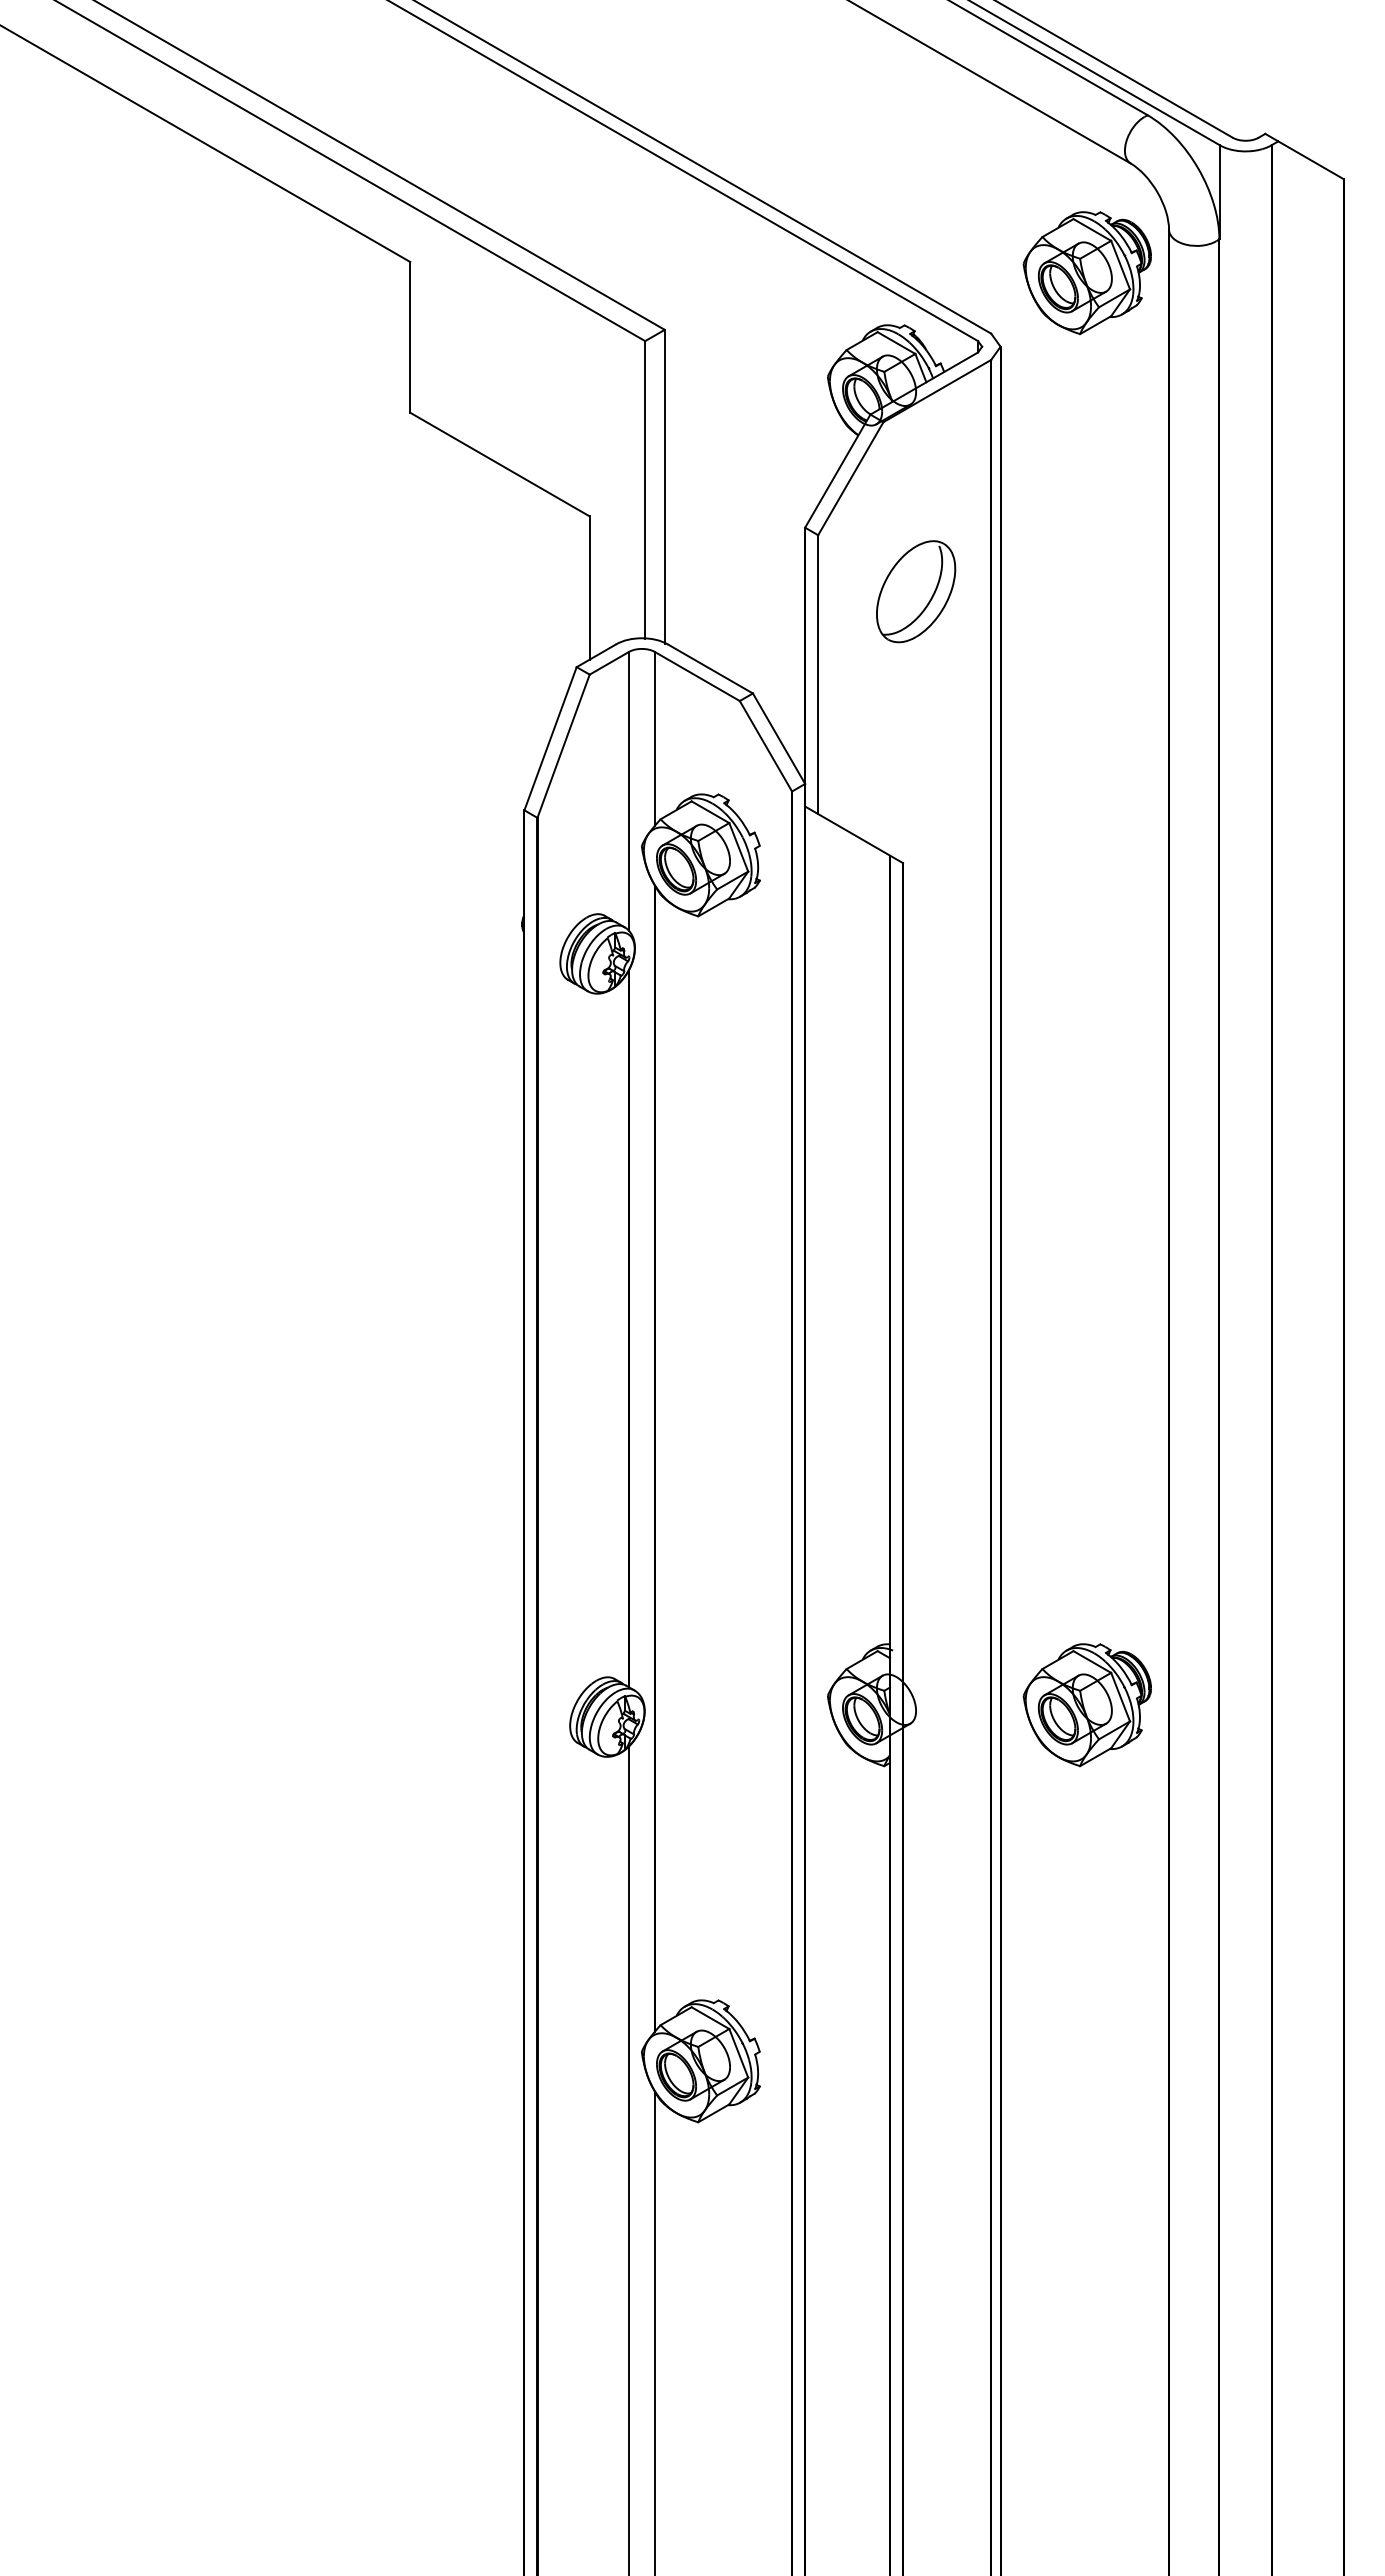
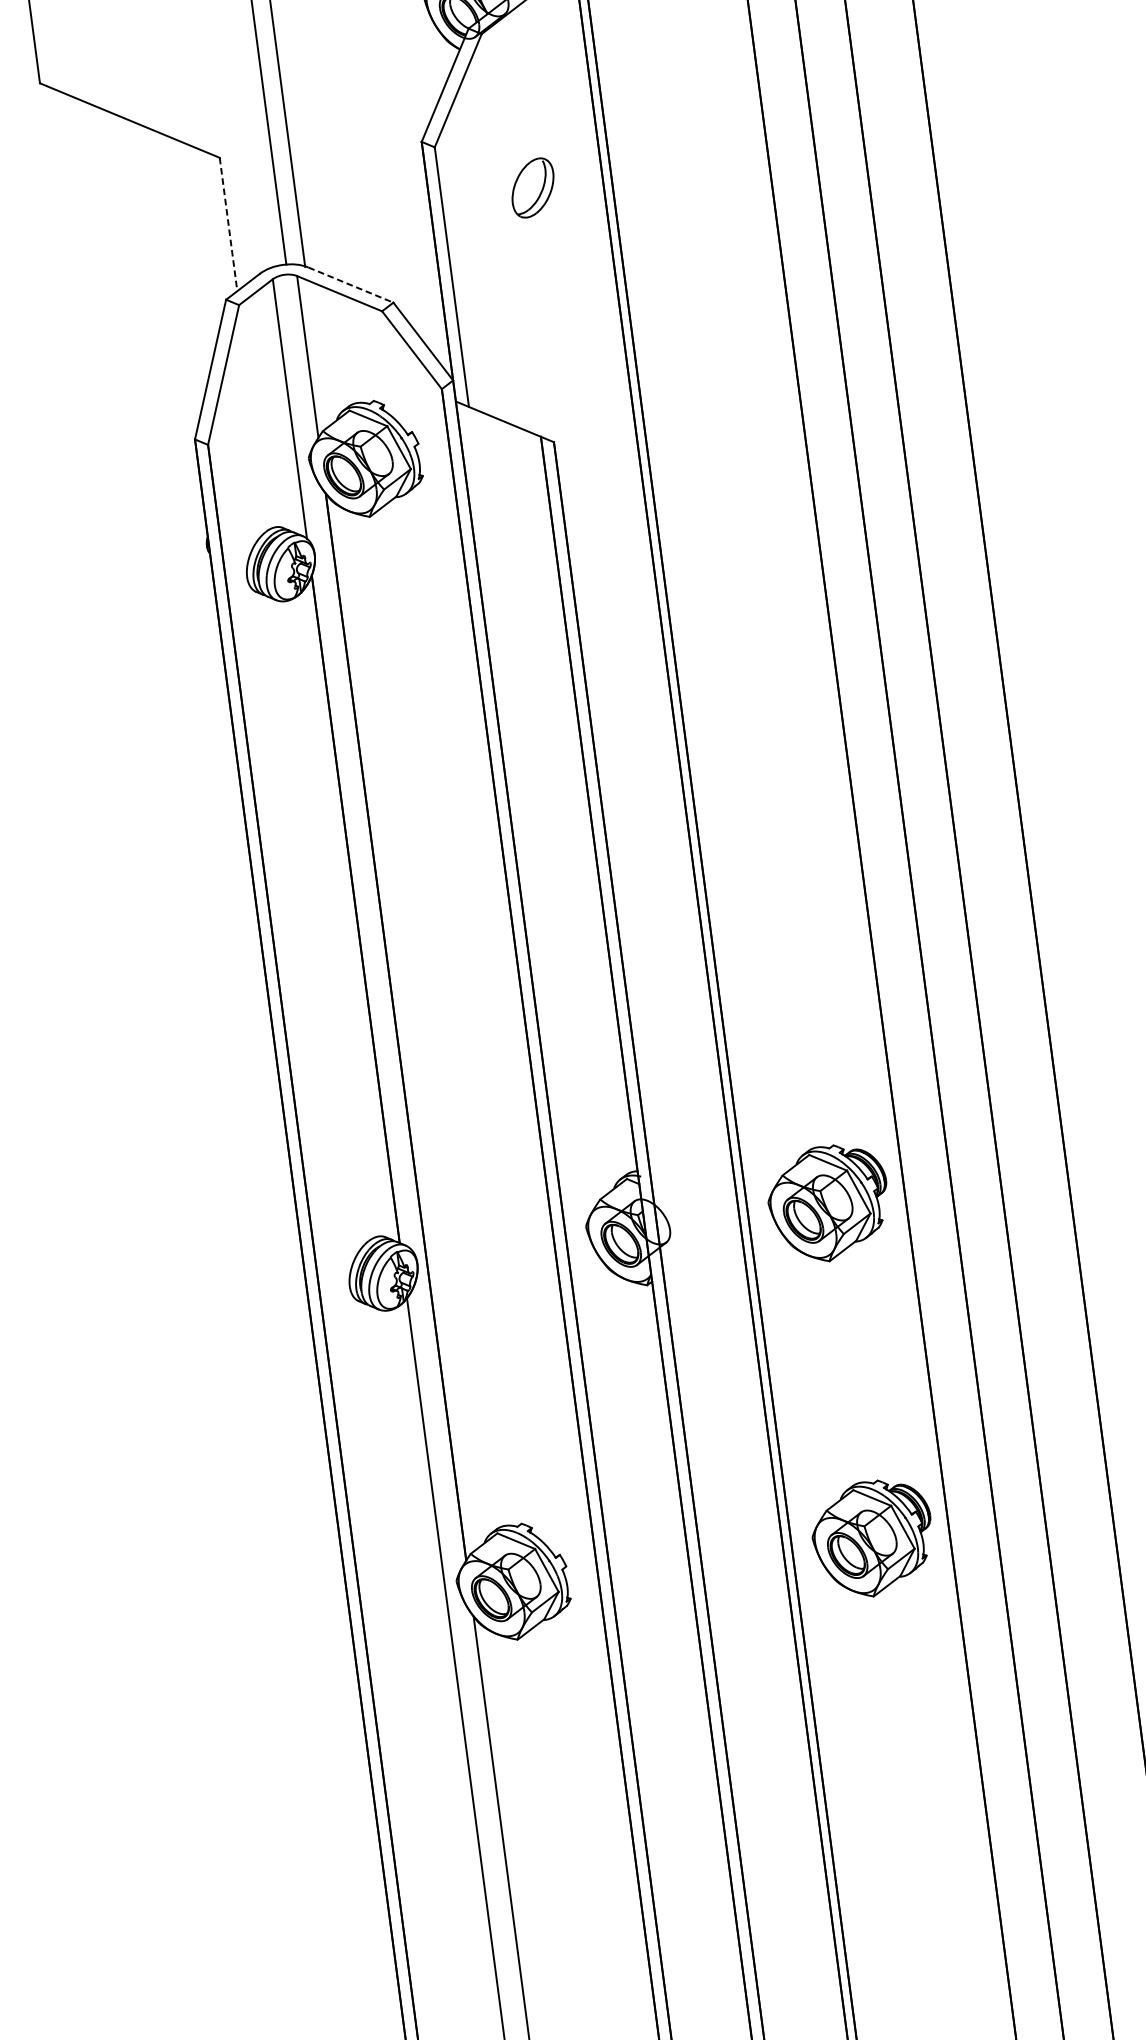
line: (589, 588) -> (228, 224), solid -> dashed
part: (916, 591) -> (533, 187), size x0.6
line: (710, 669) -> (350, 285), solid -> dashed
part: (1086, 2065) -> (872, 1539), added

